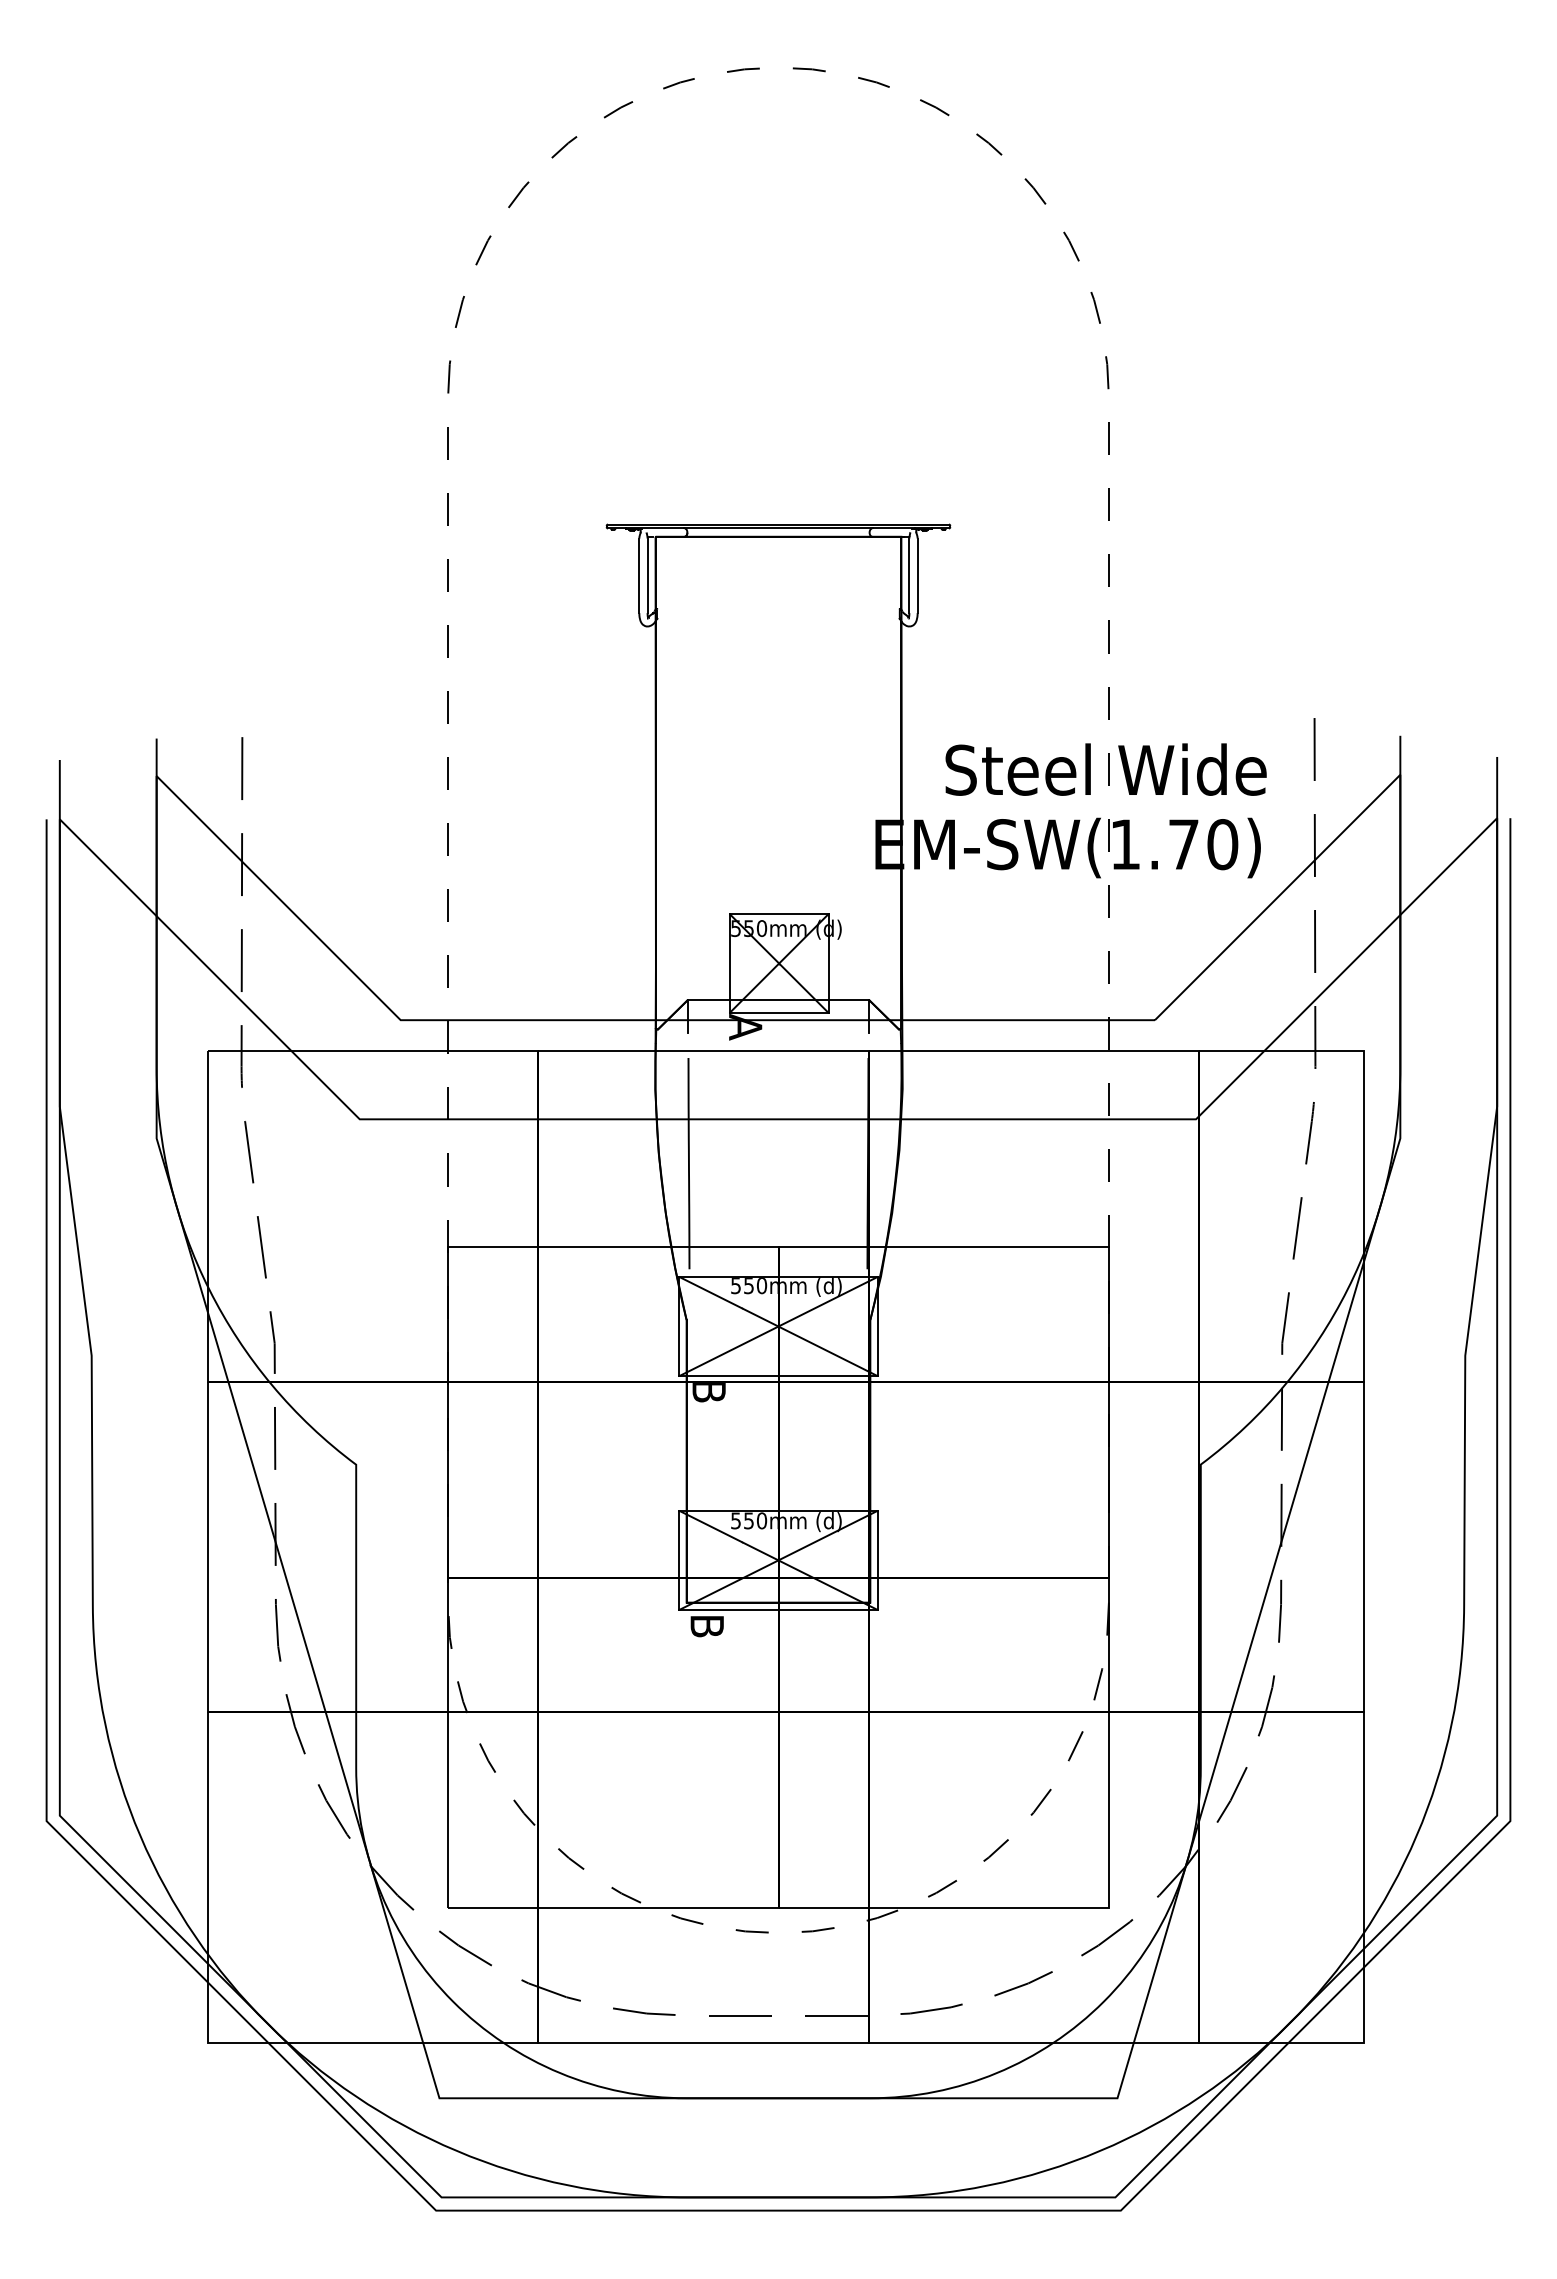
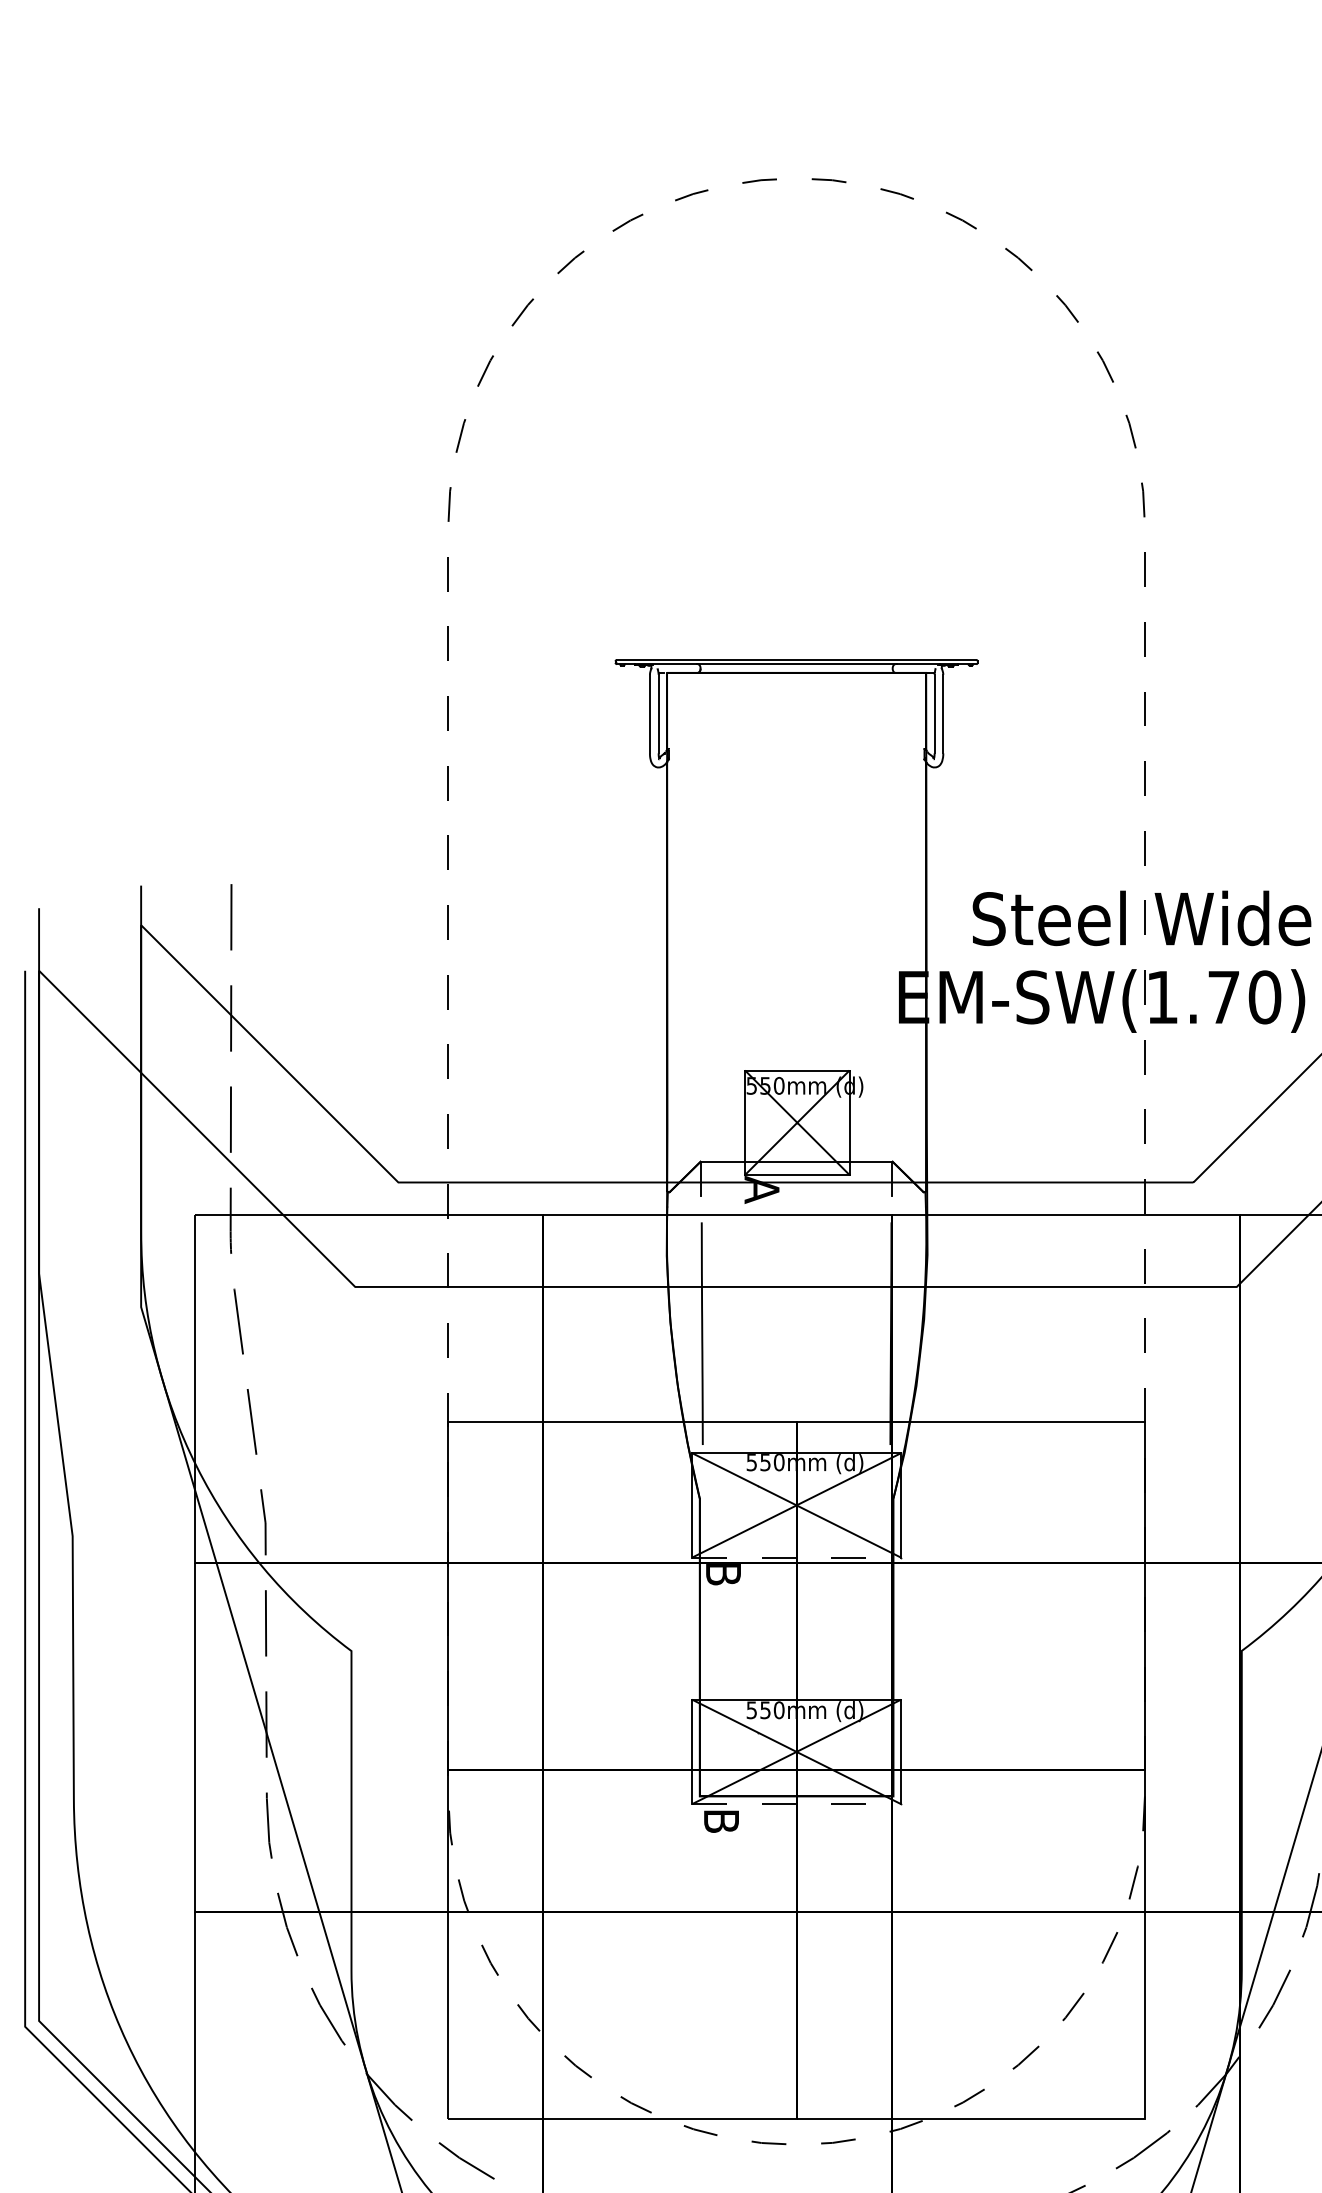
line: (778, 1376) -> (796, 1558), solid -> dashed
line: (778, 1609) -> (796, 1803), solid -> dashed

